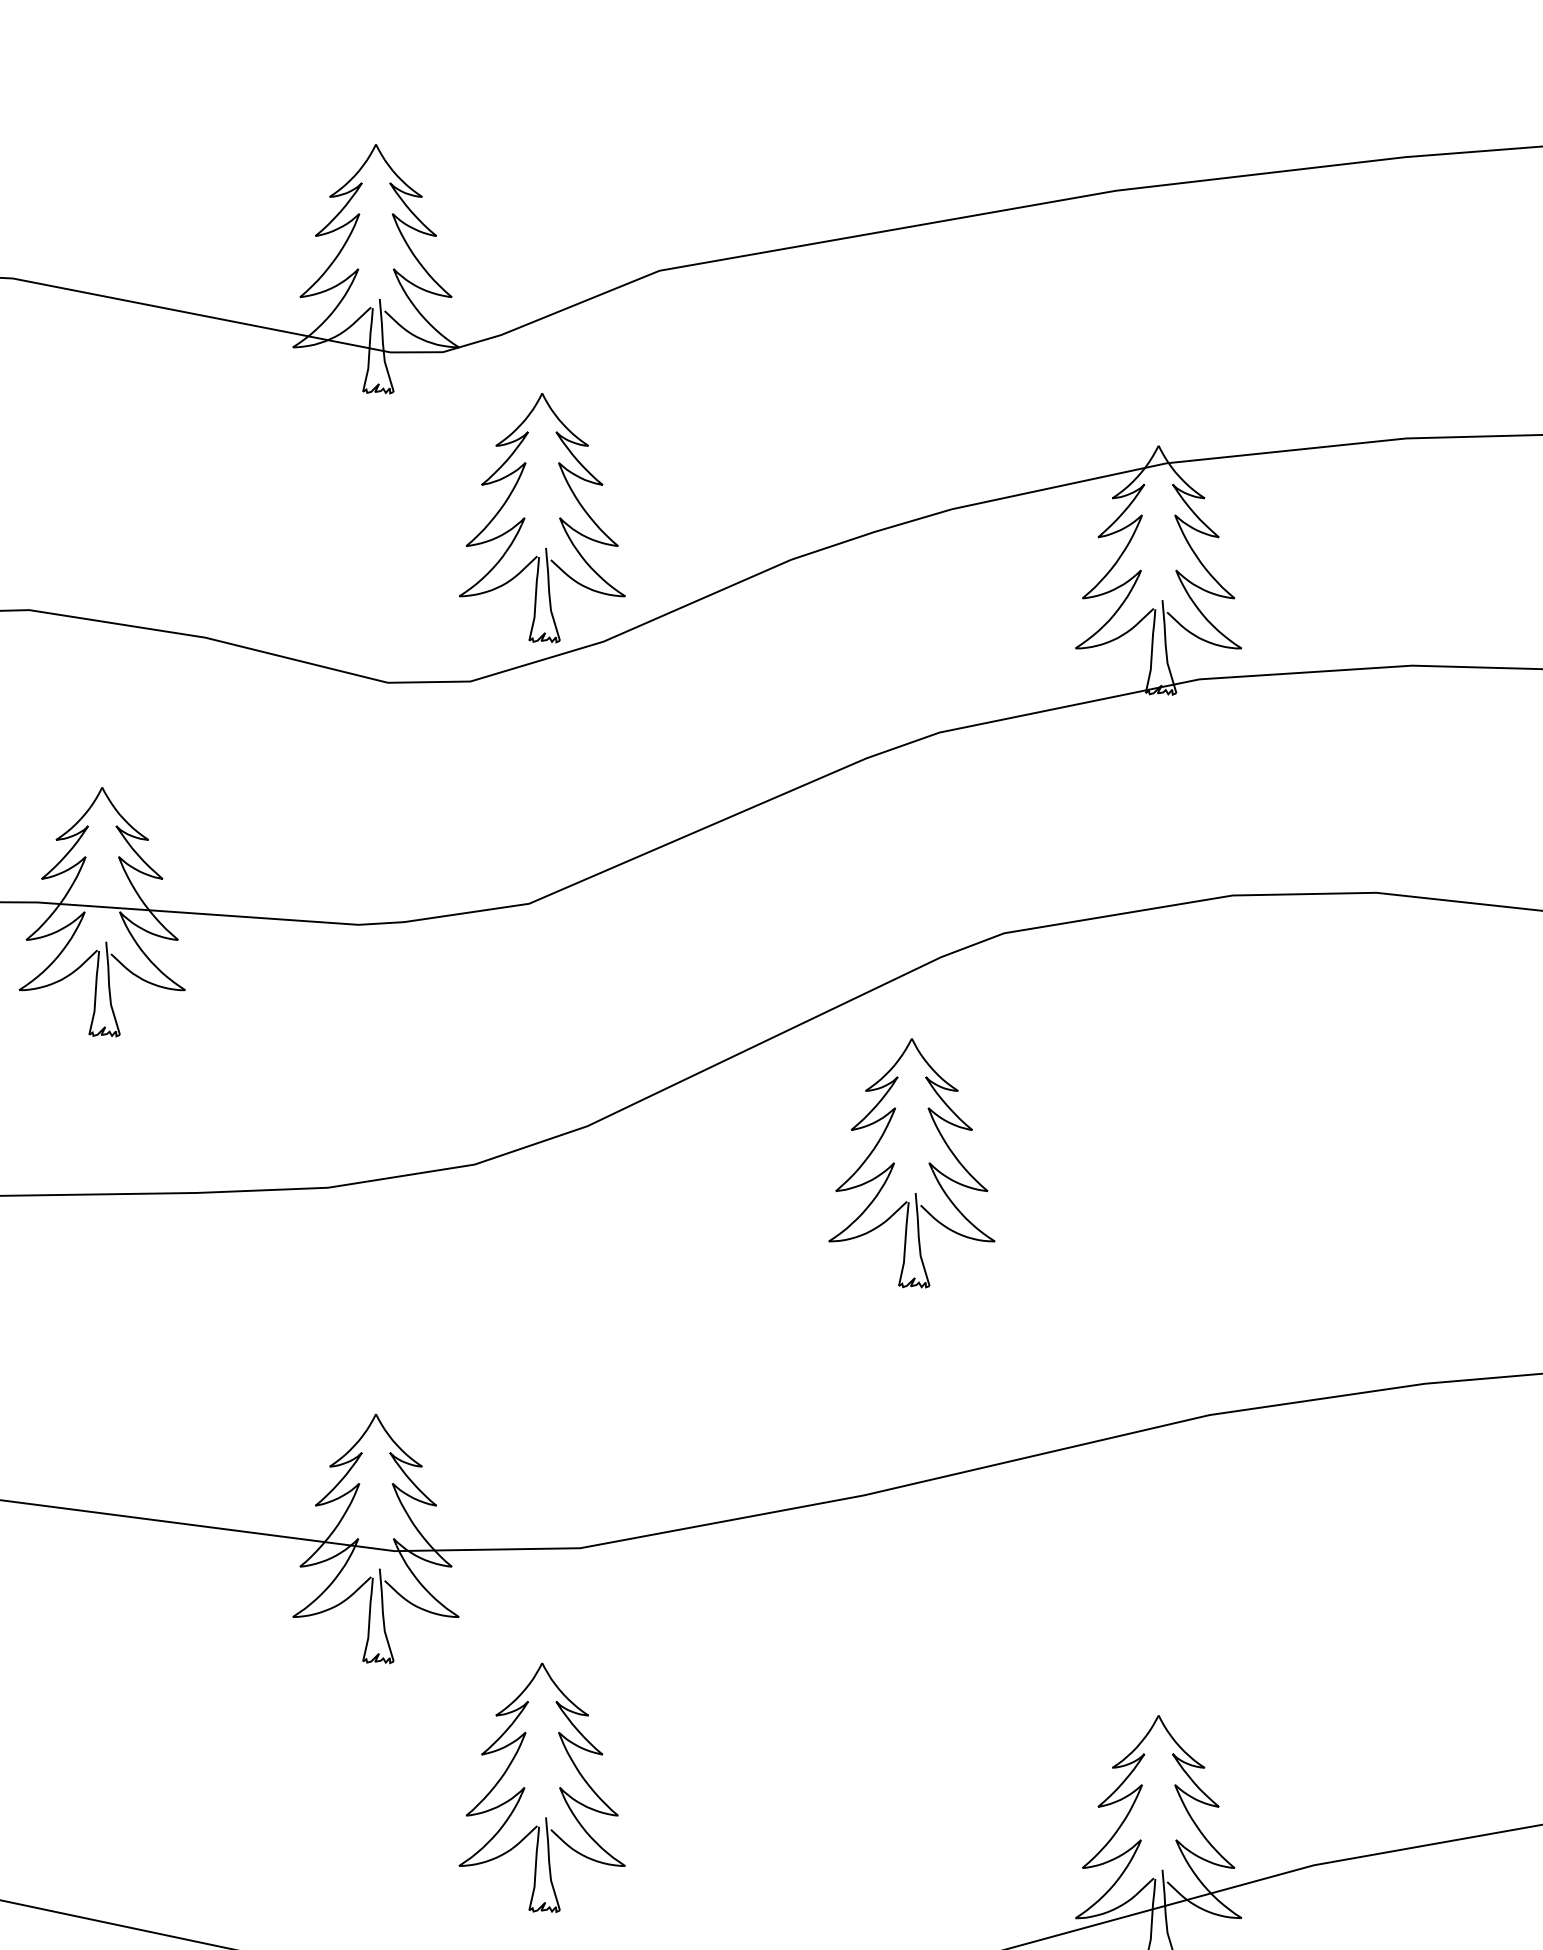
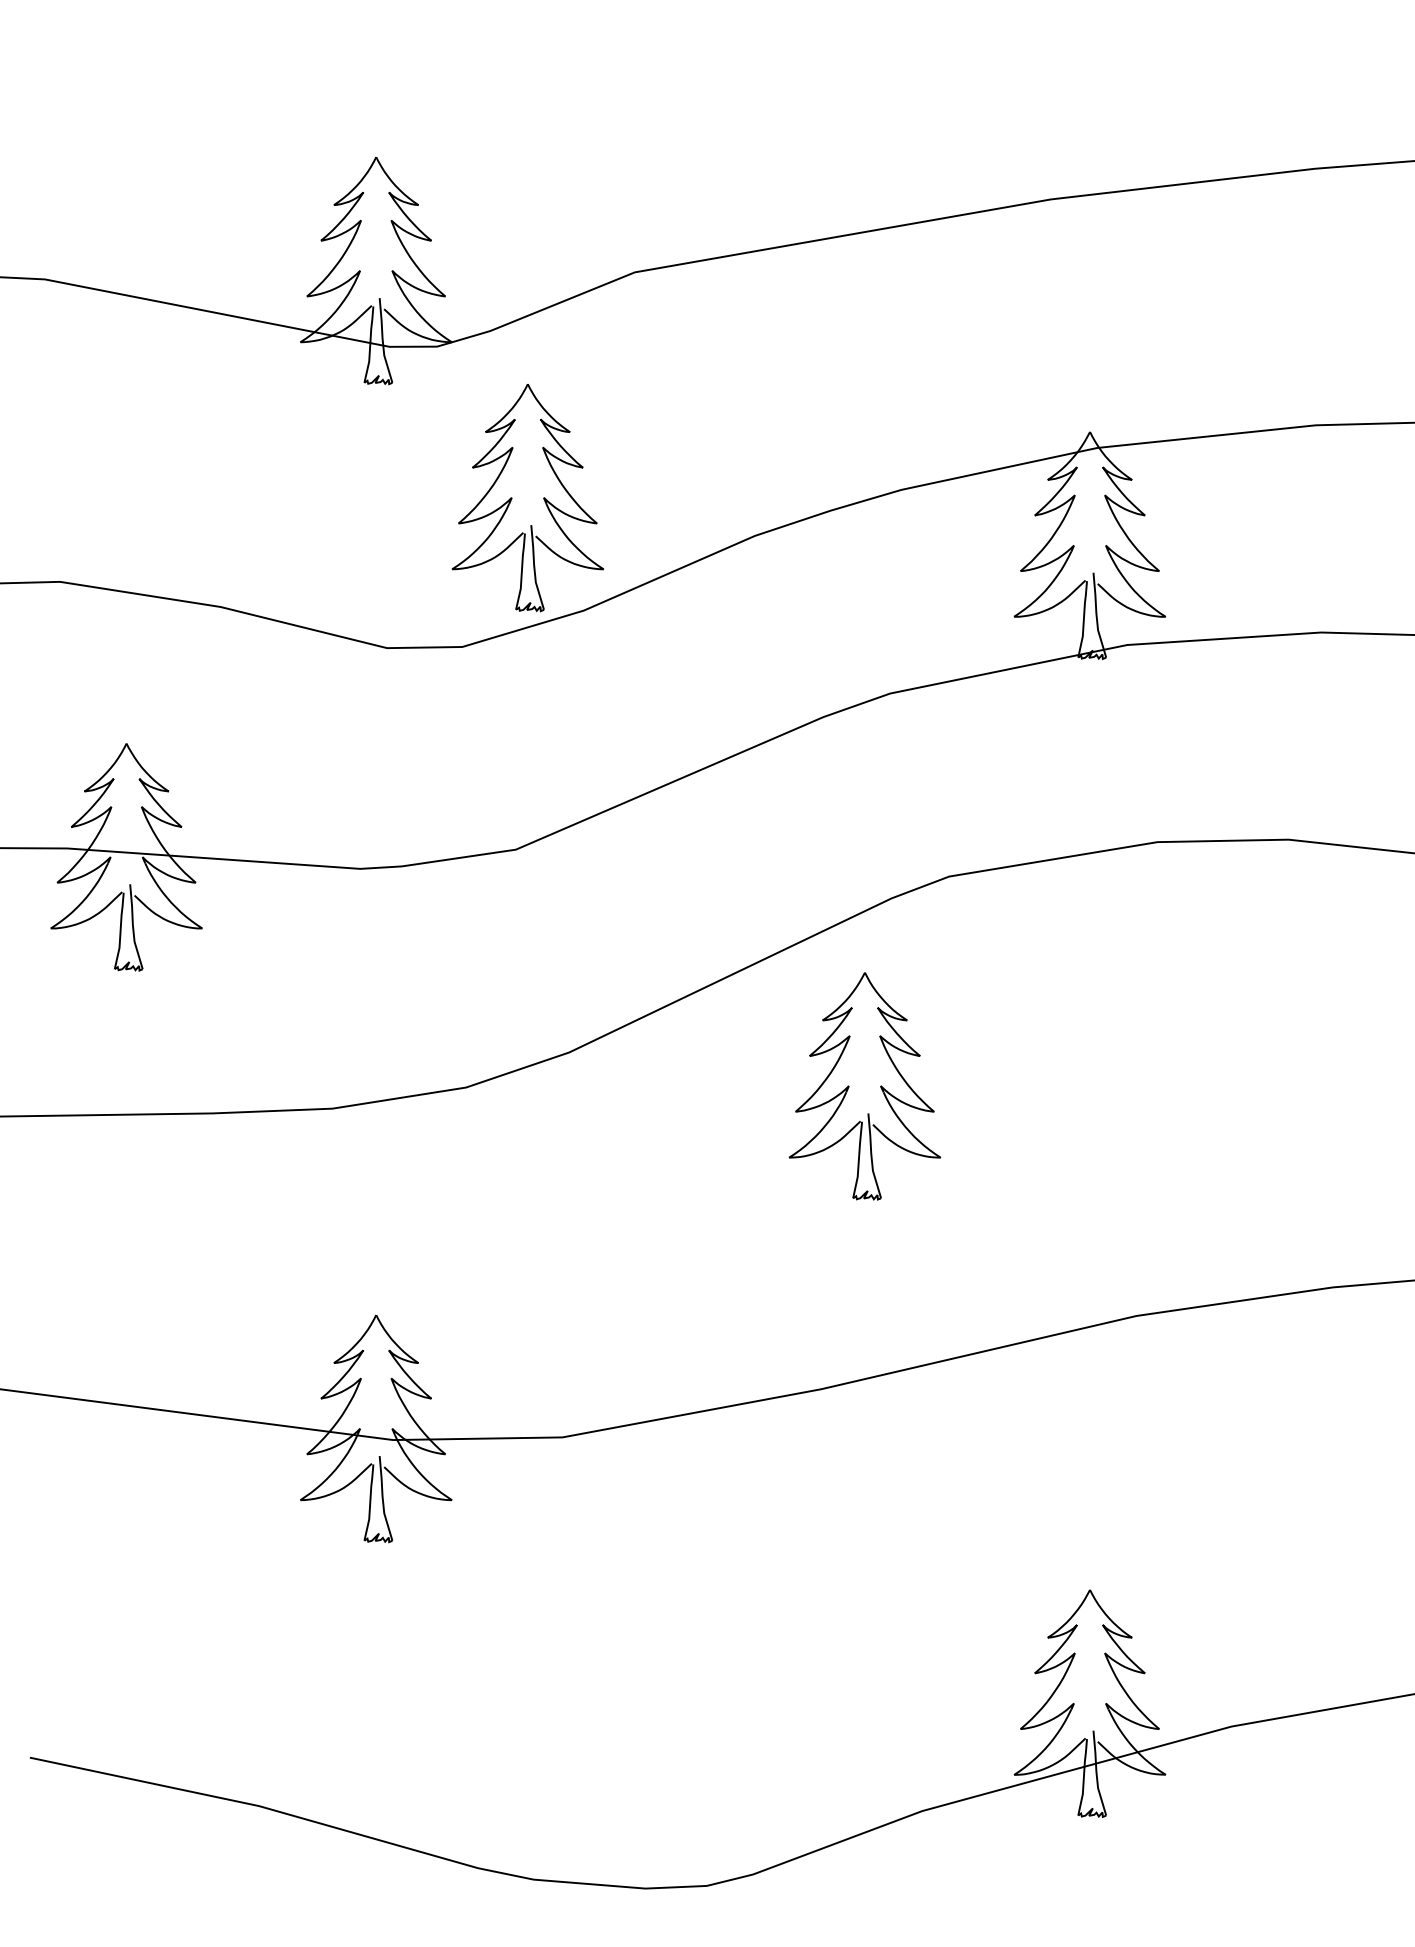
part: (525, 1787) -> (512, 1655), removed

